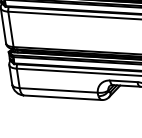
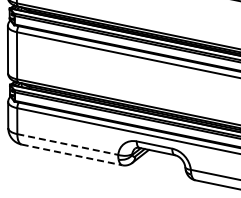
line: (58, 90) -> (67, 144), solid -> dashed
line: (63, 98) -> (72, 155), solid -> dashed

